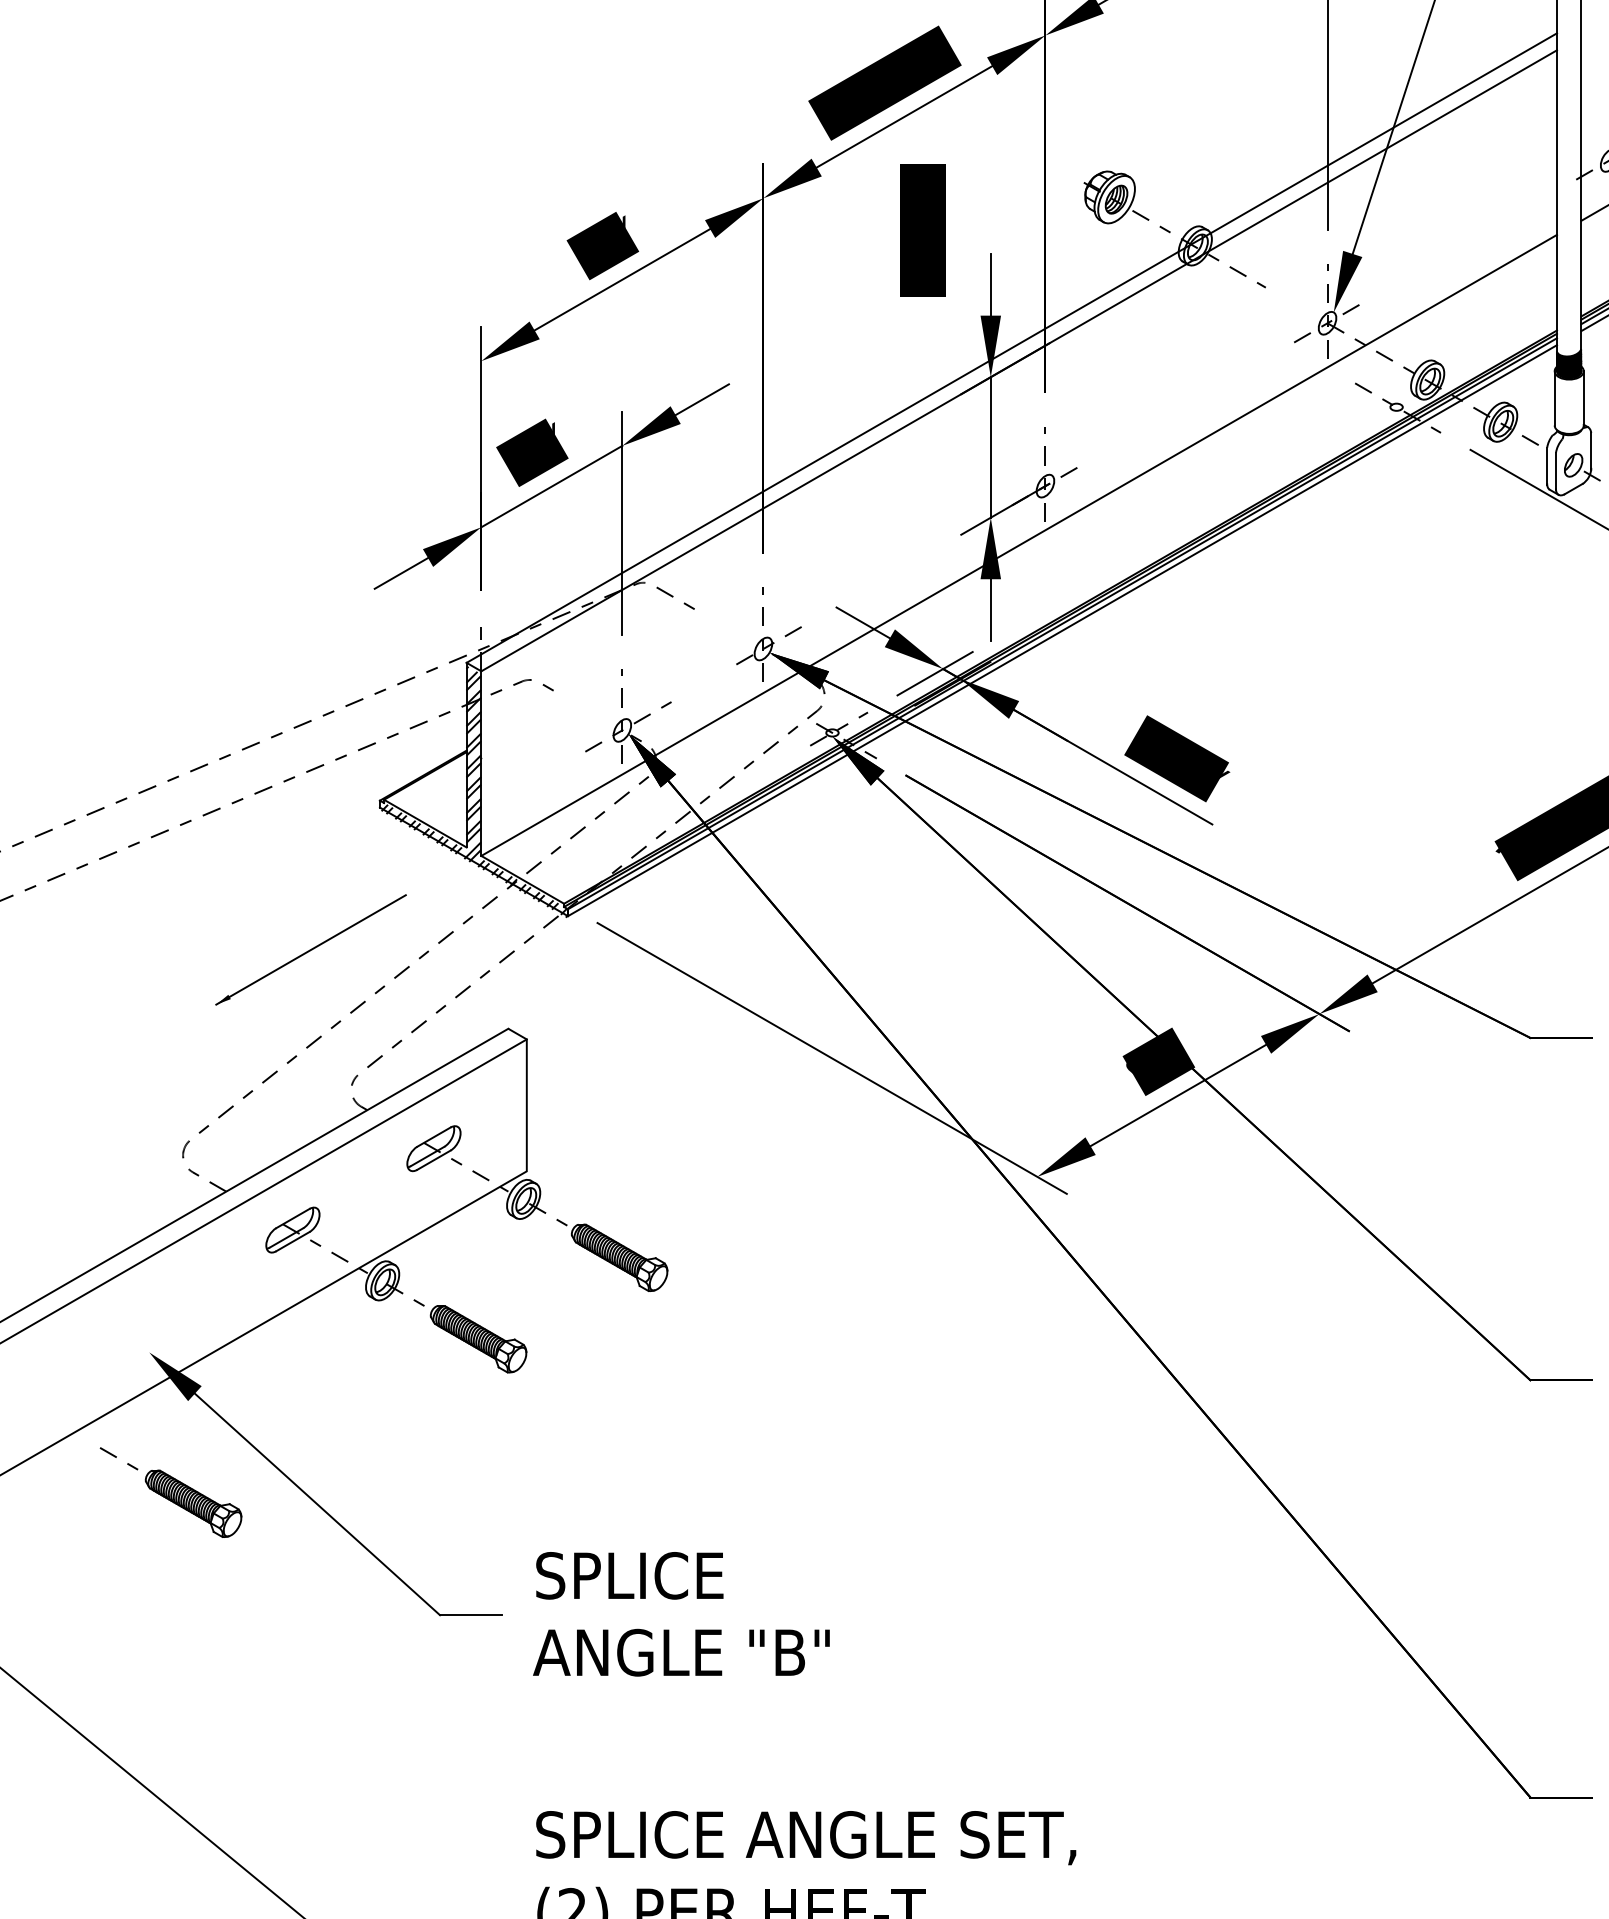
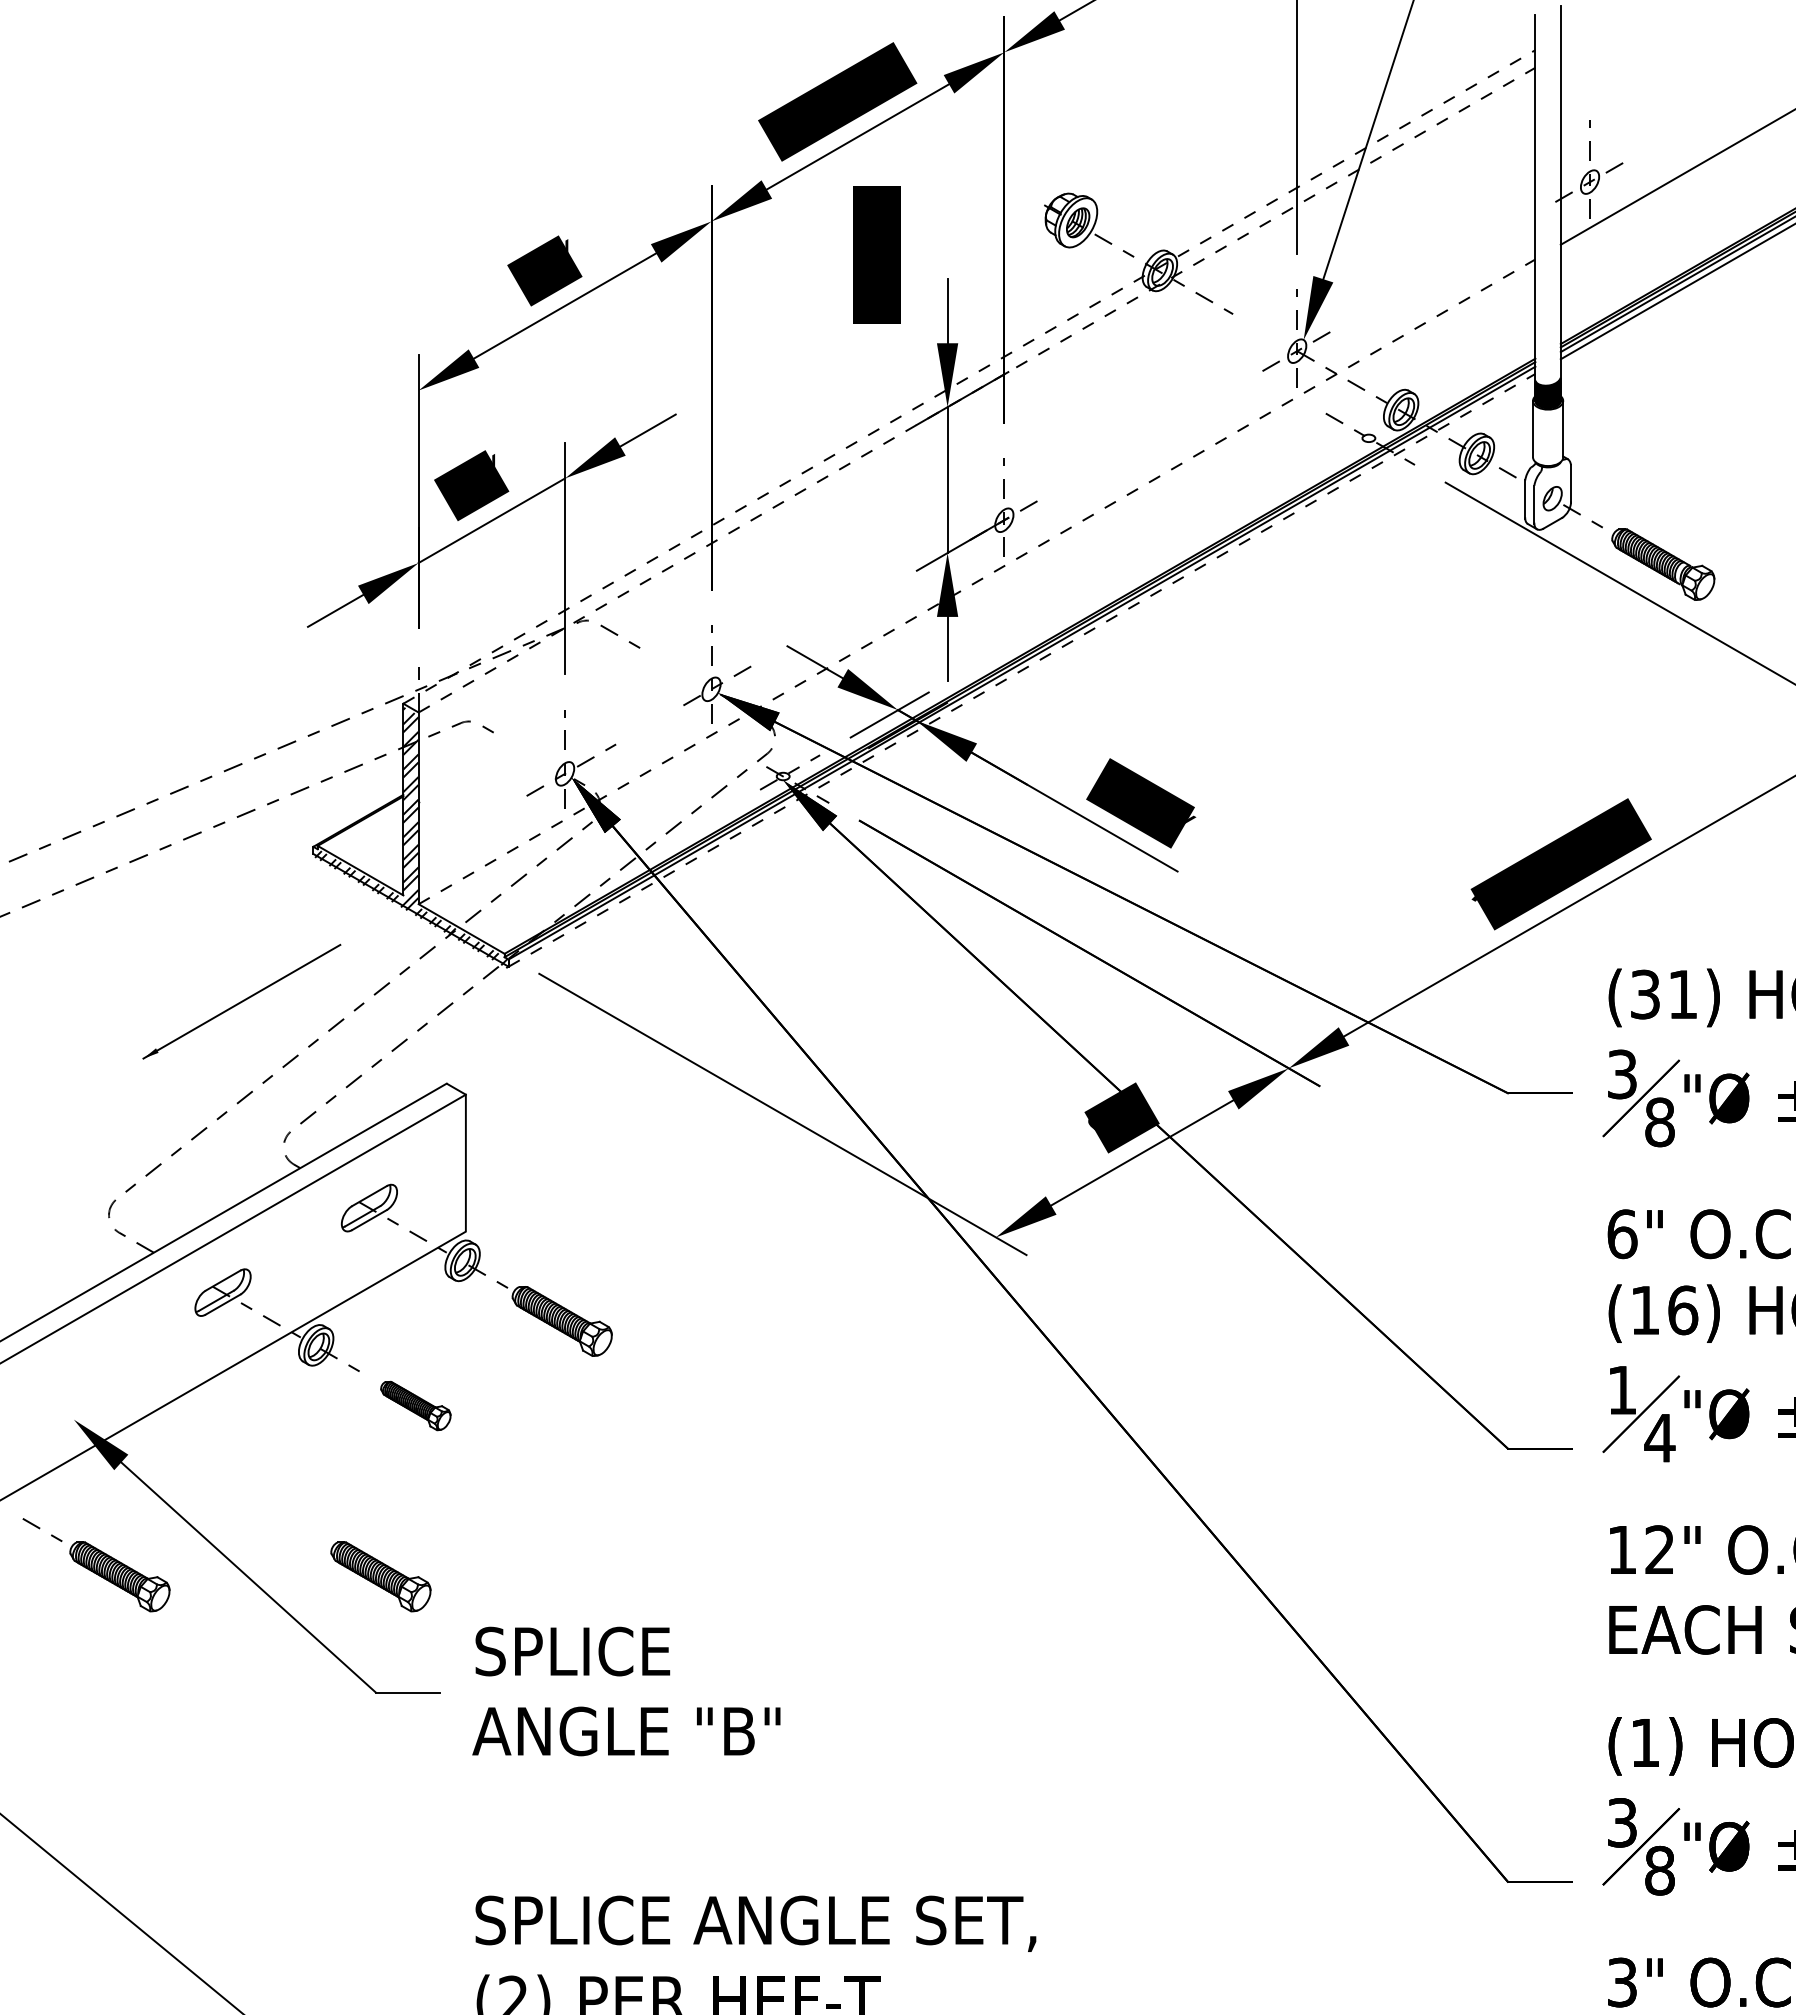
line: (1011, 347) -> (969, 376), solid -> dashed
line: (1019, 361) -> (977, 390), solid -> dashed
line: (1019, 545) -> (977, 581), solid -> dashed
line: (1062, 630) -> (1022, 670), solid -> dashed
part: (478, 1338) -> (415, 1405), size x0.7
part: (444, 1503) -> (380, 1576), added

